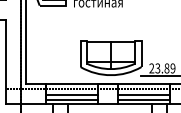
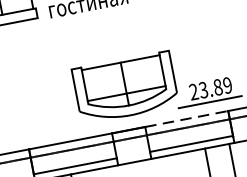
line: (144, 83) -> (186, 118), solid -> dashed
line: (71, 94) -> (73, 158), removed
line: (144, 94) -> (190, 135), removed

